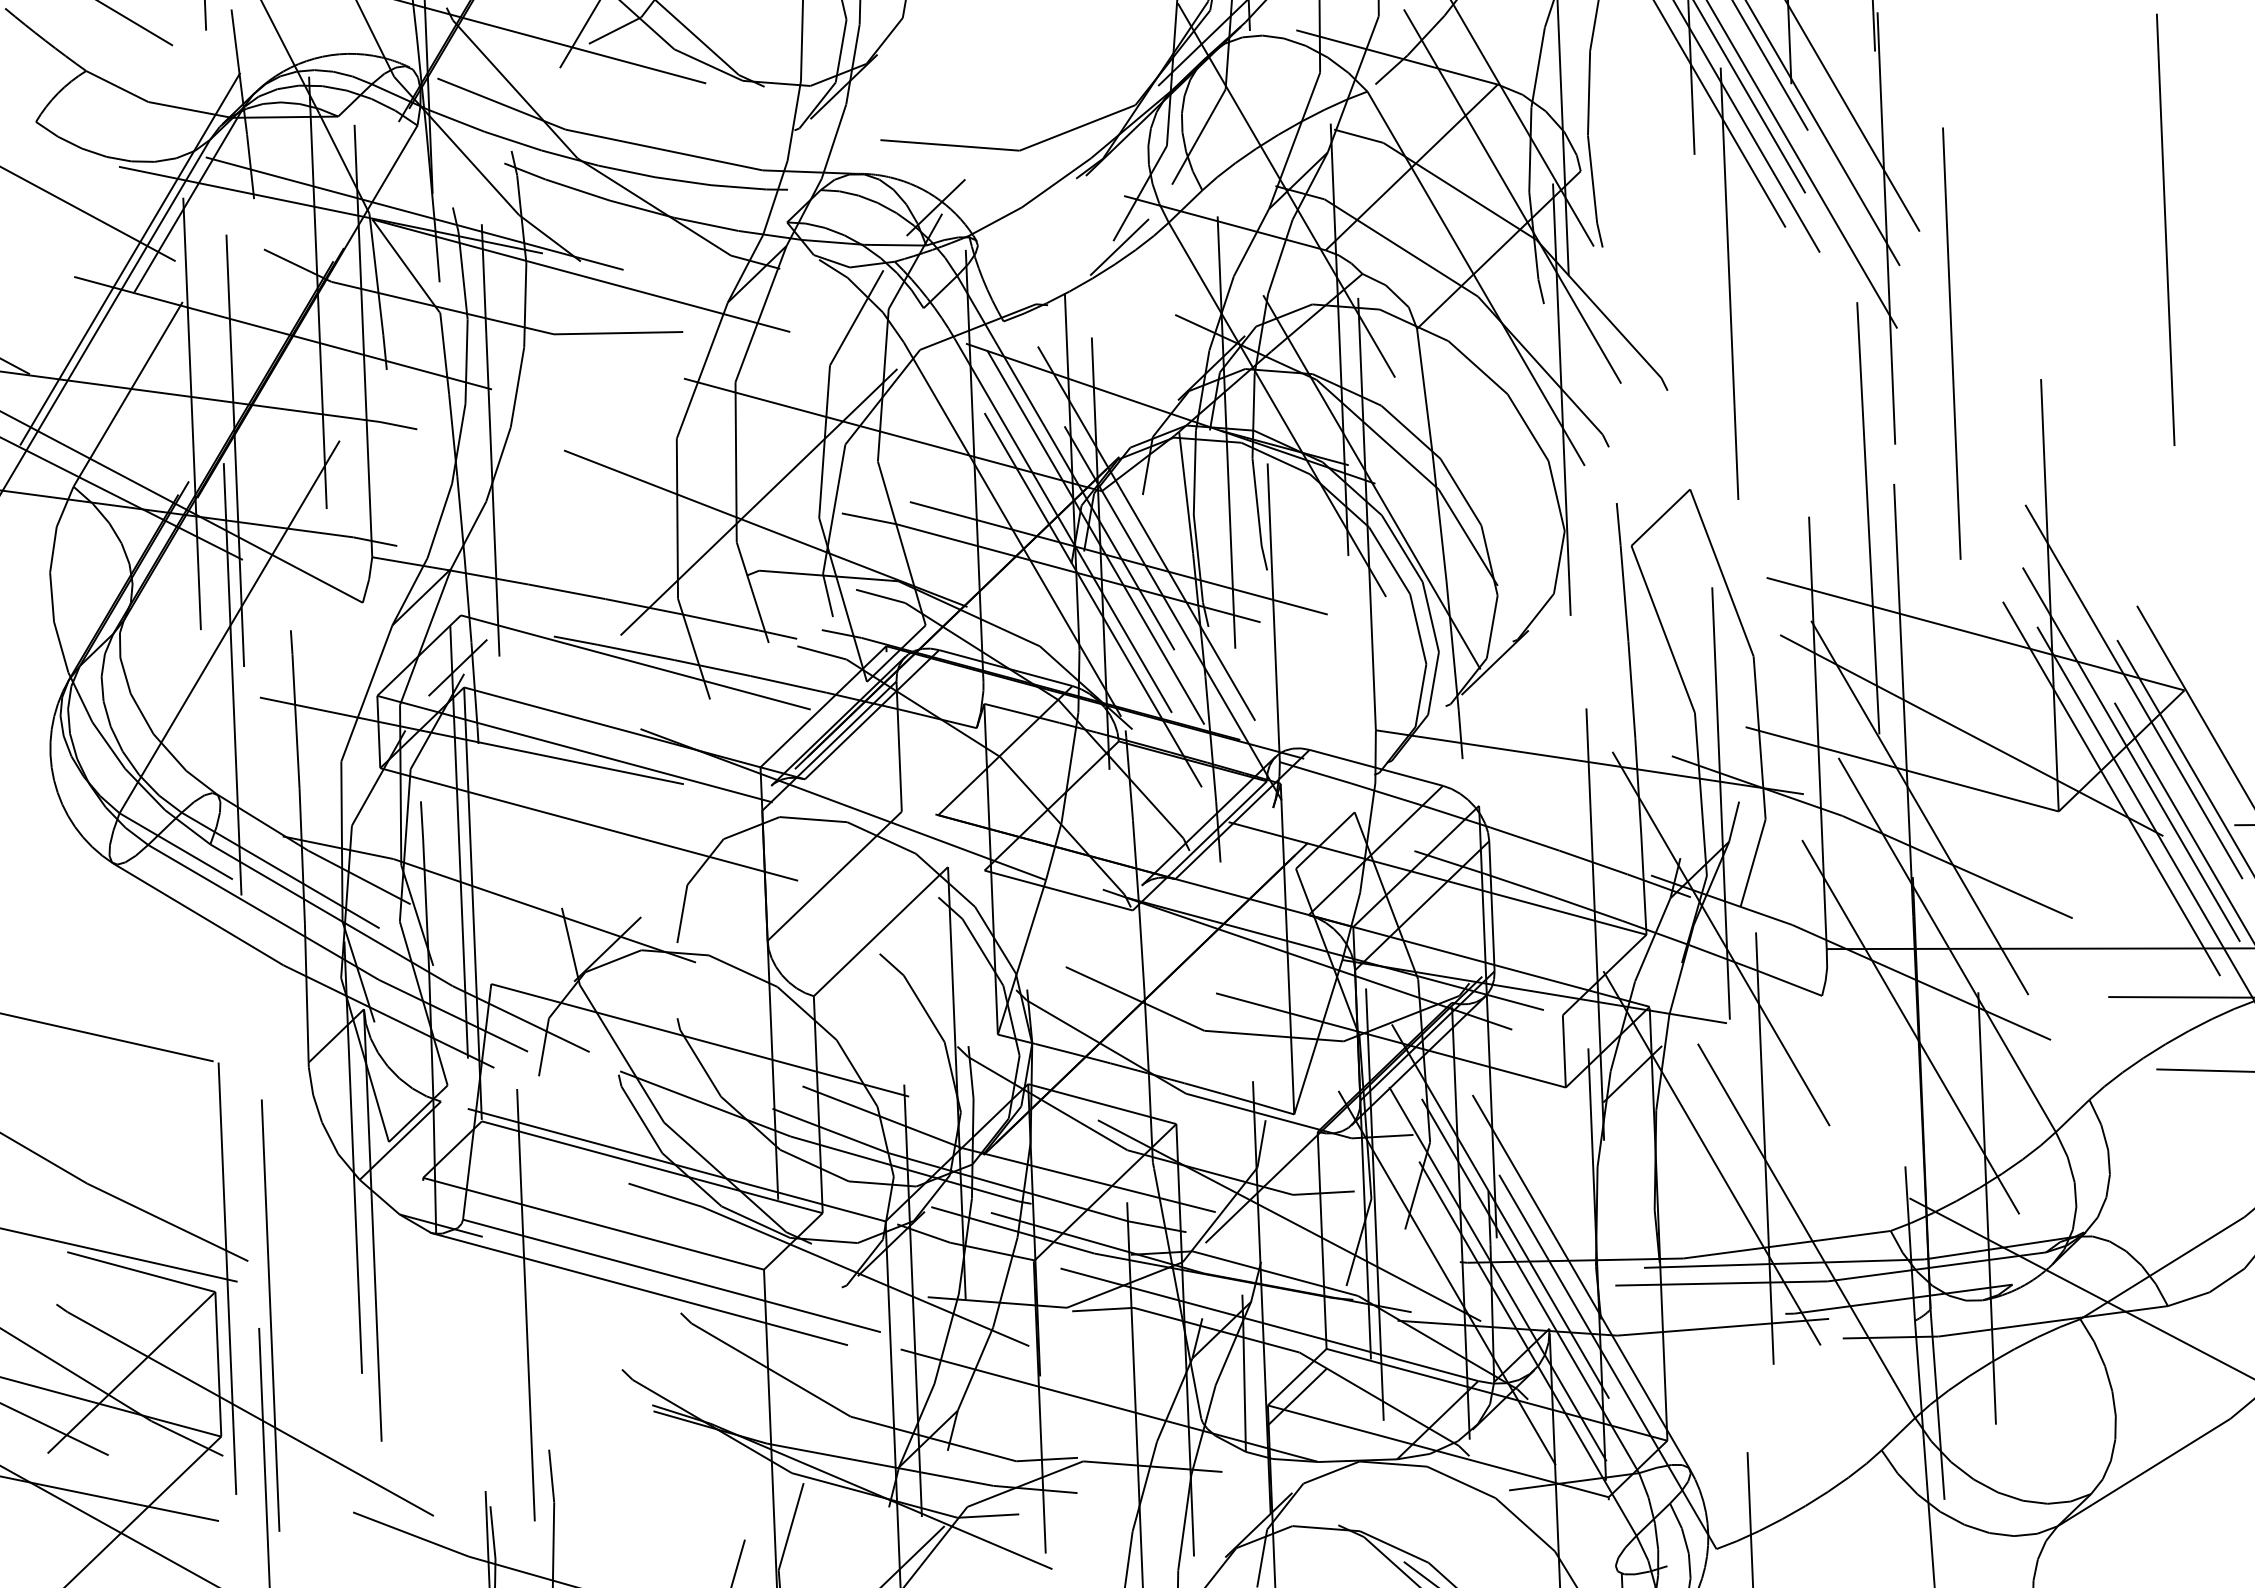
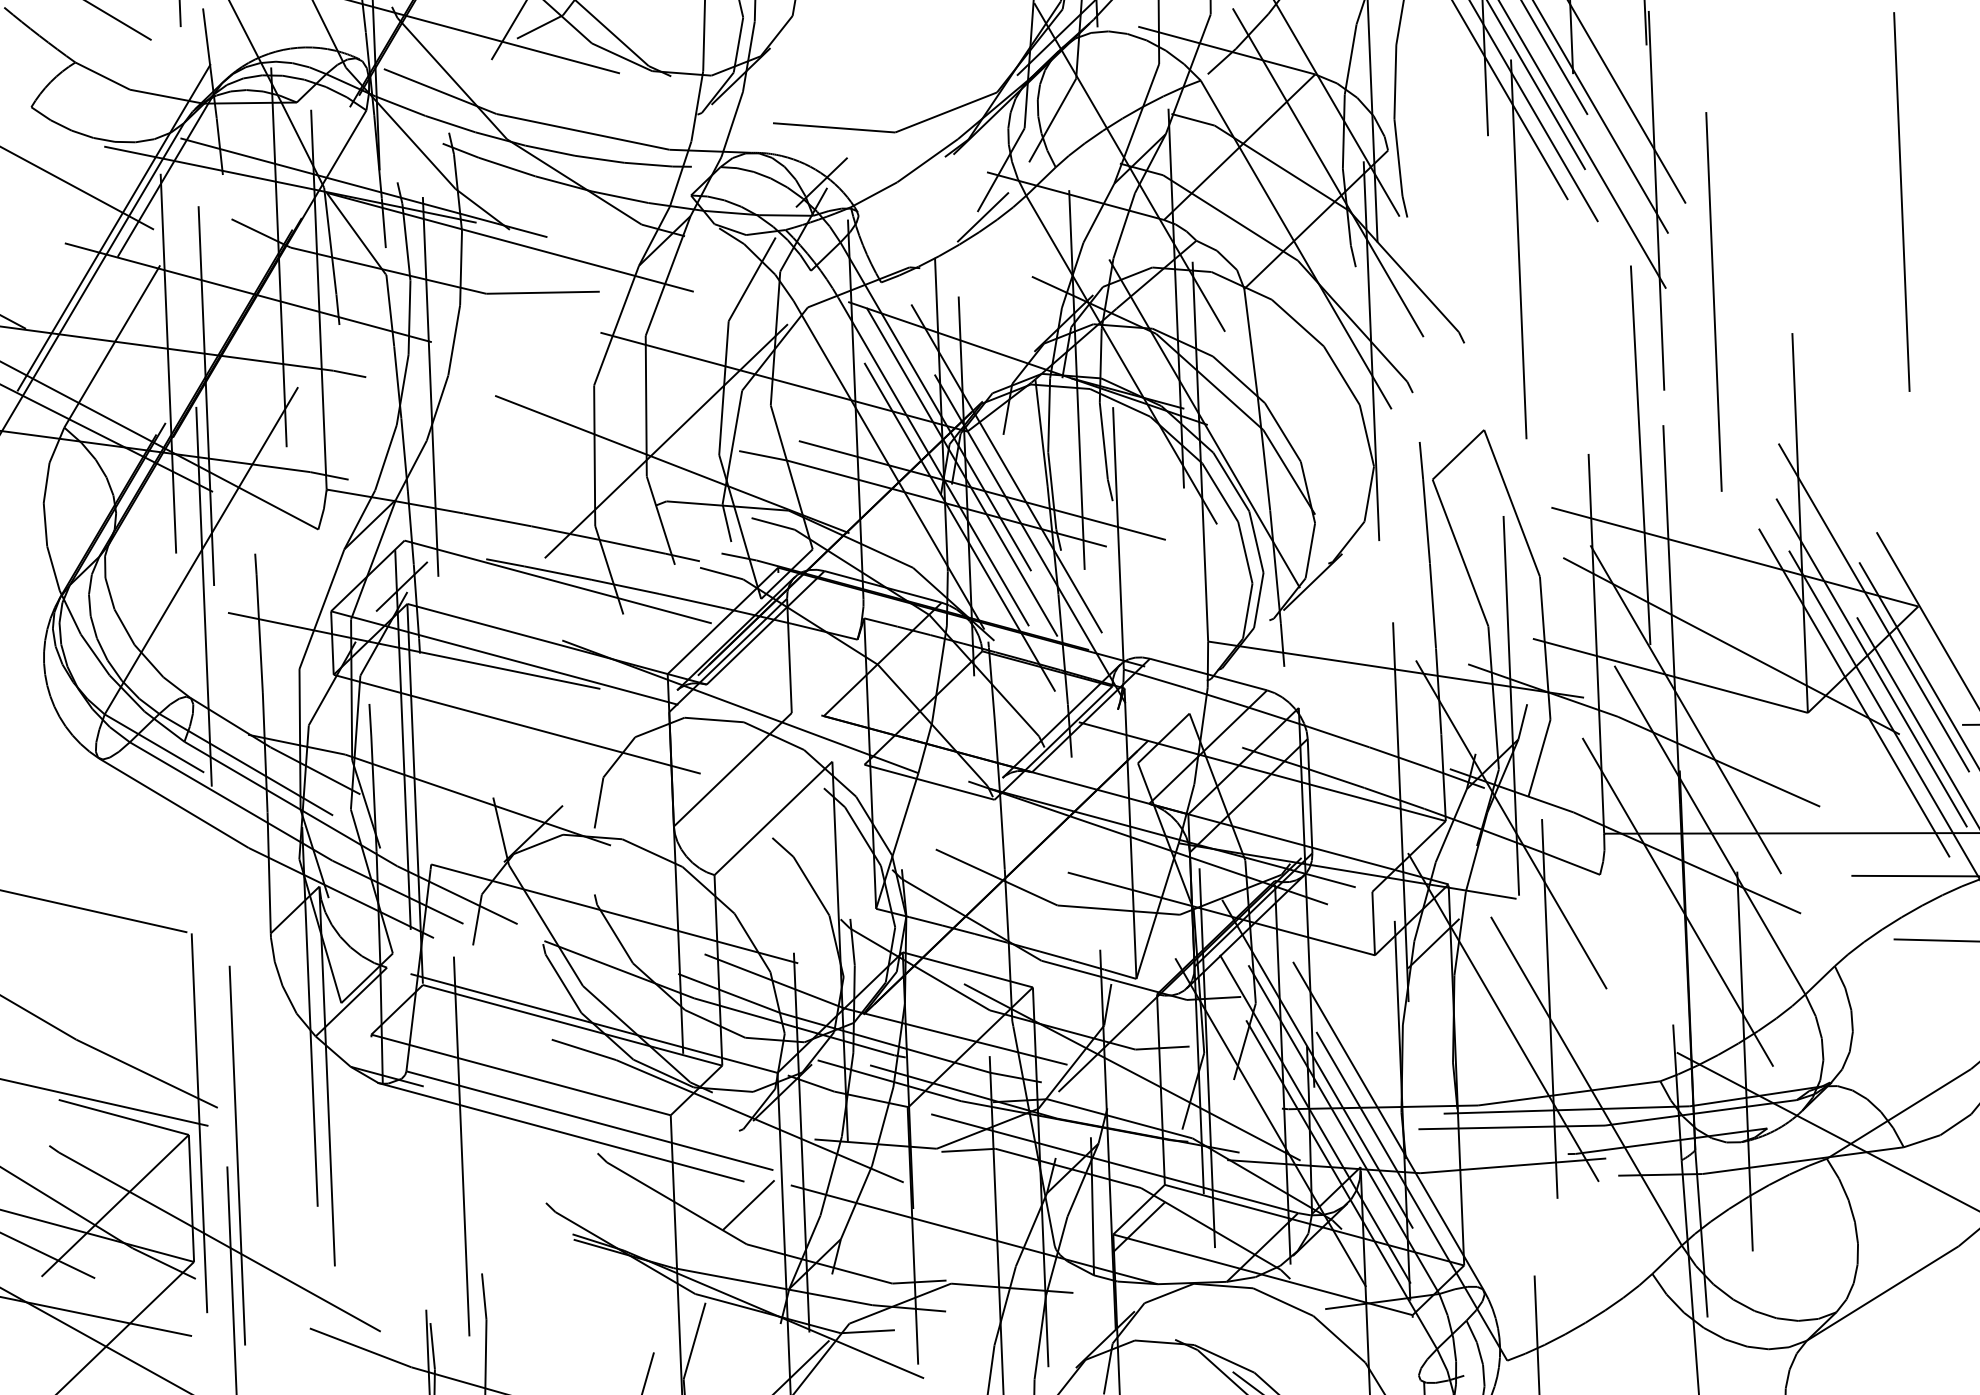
line: (852, 1371) -> (748, 1204), added

